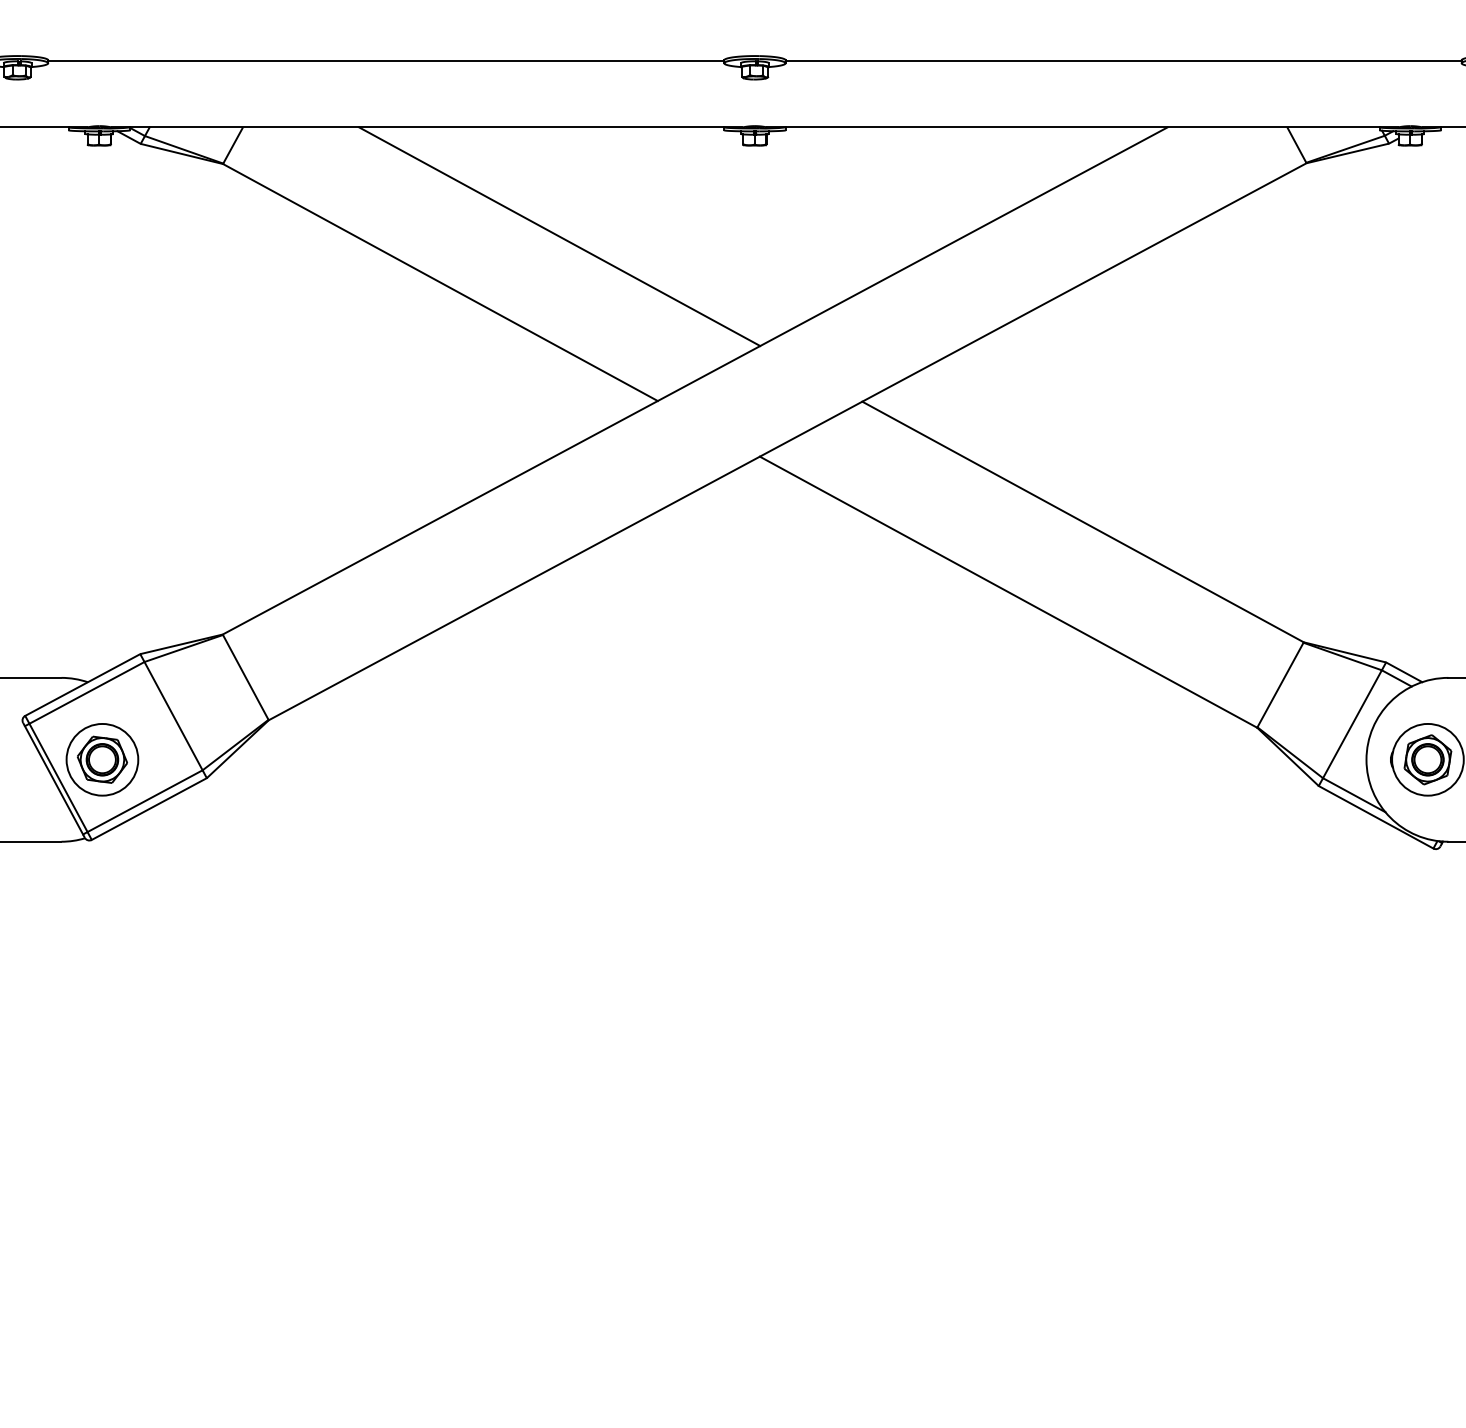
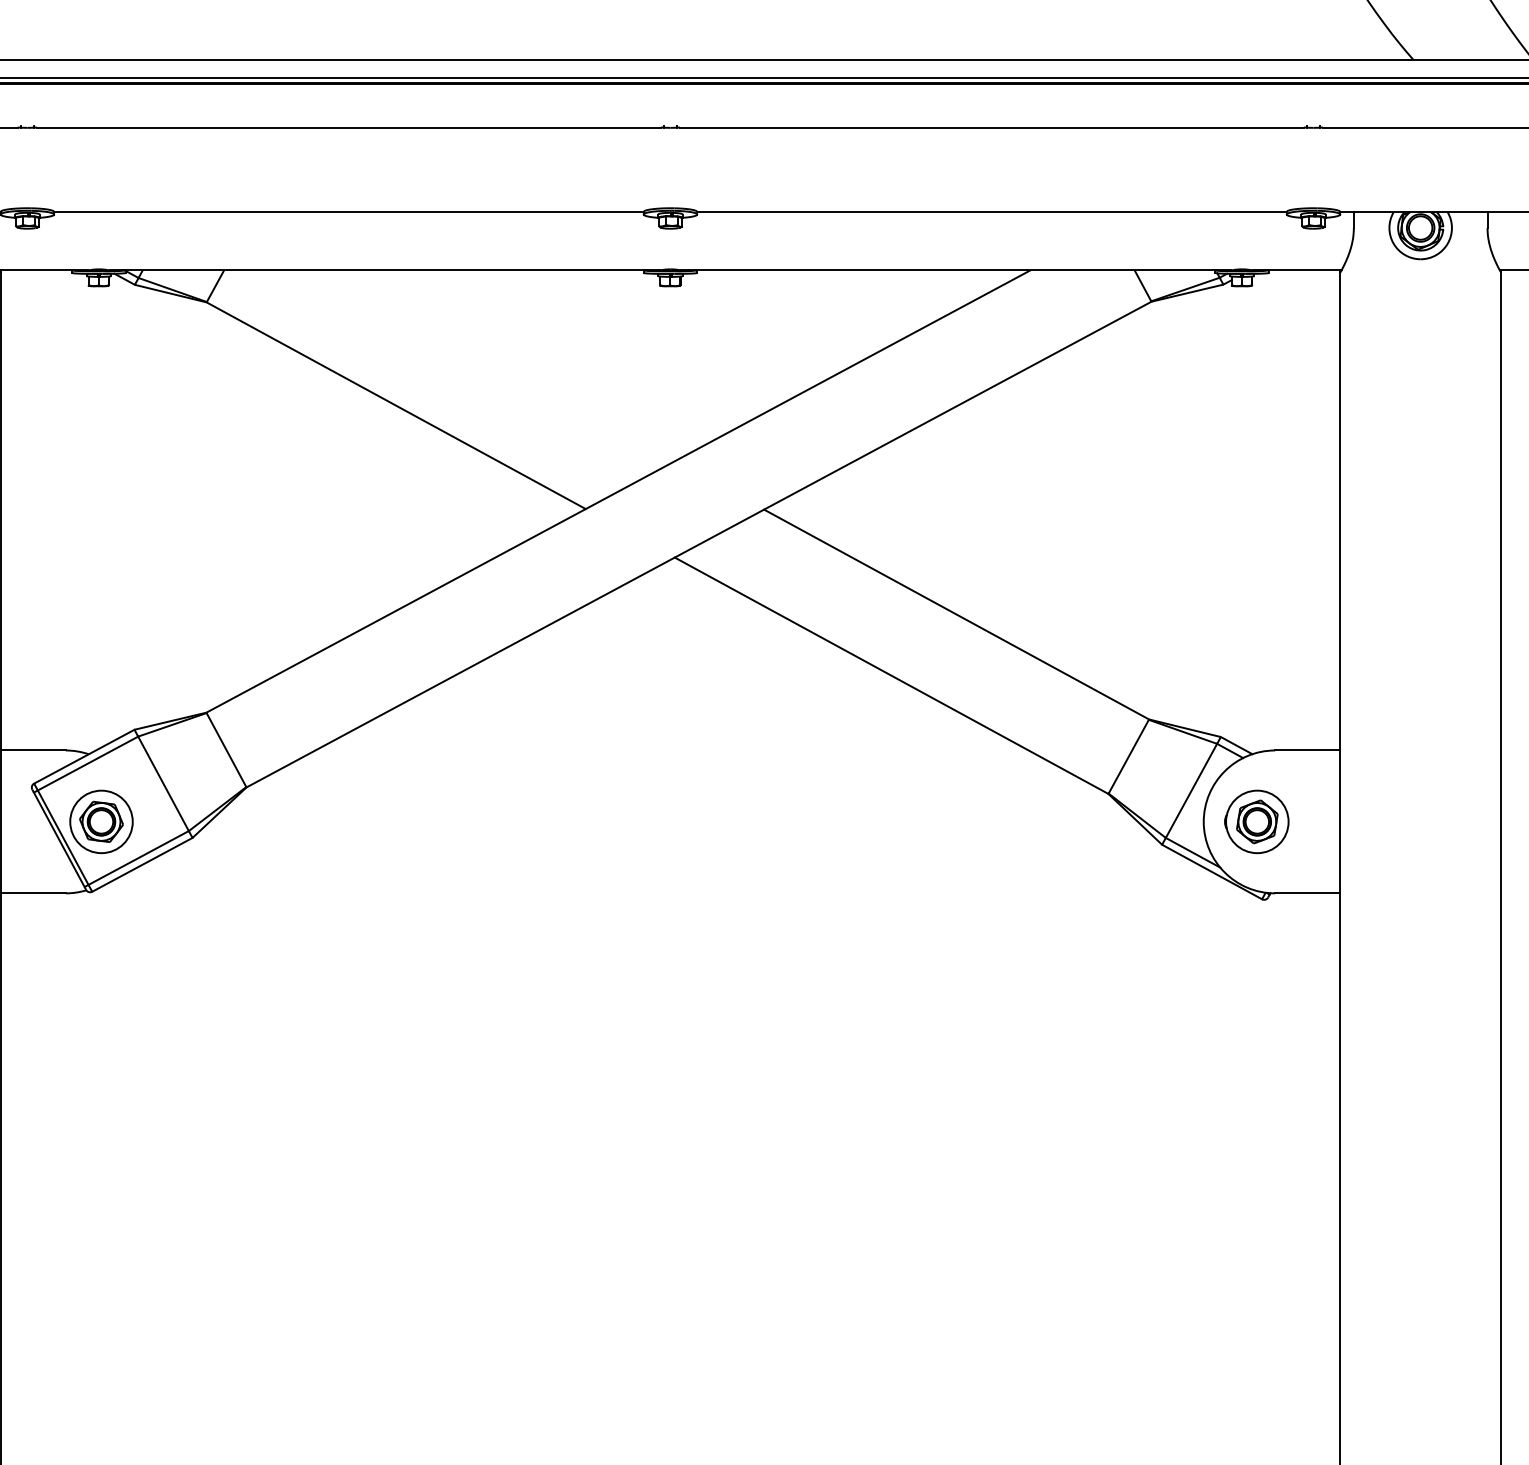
line: (560, 236) -> (500, 365), removed

